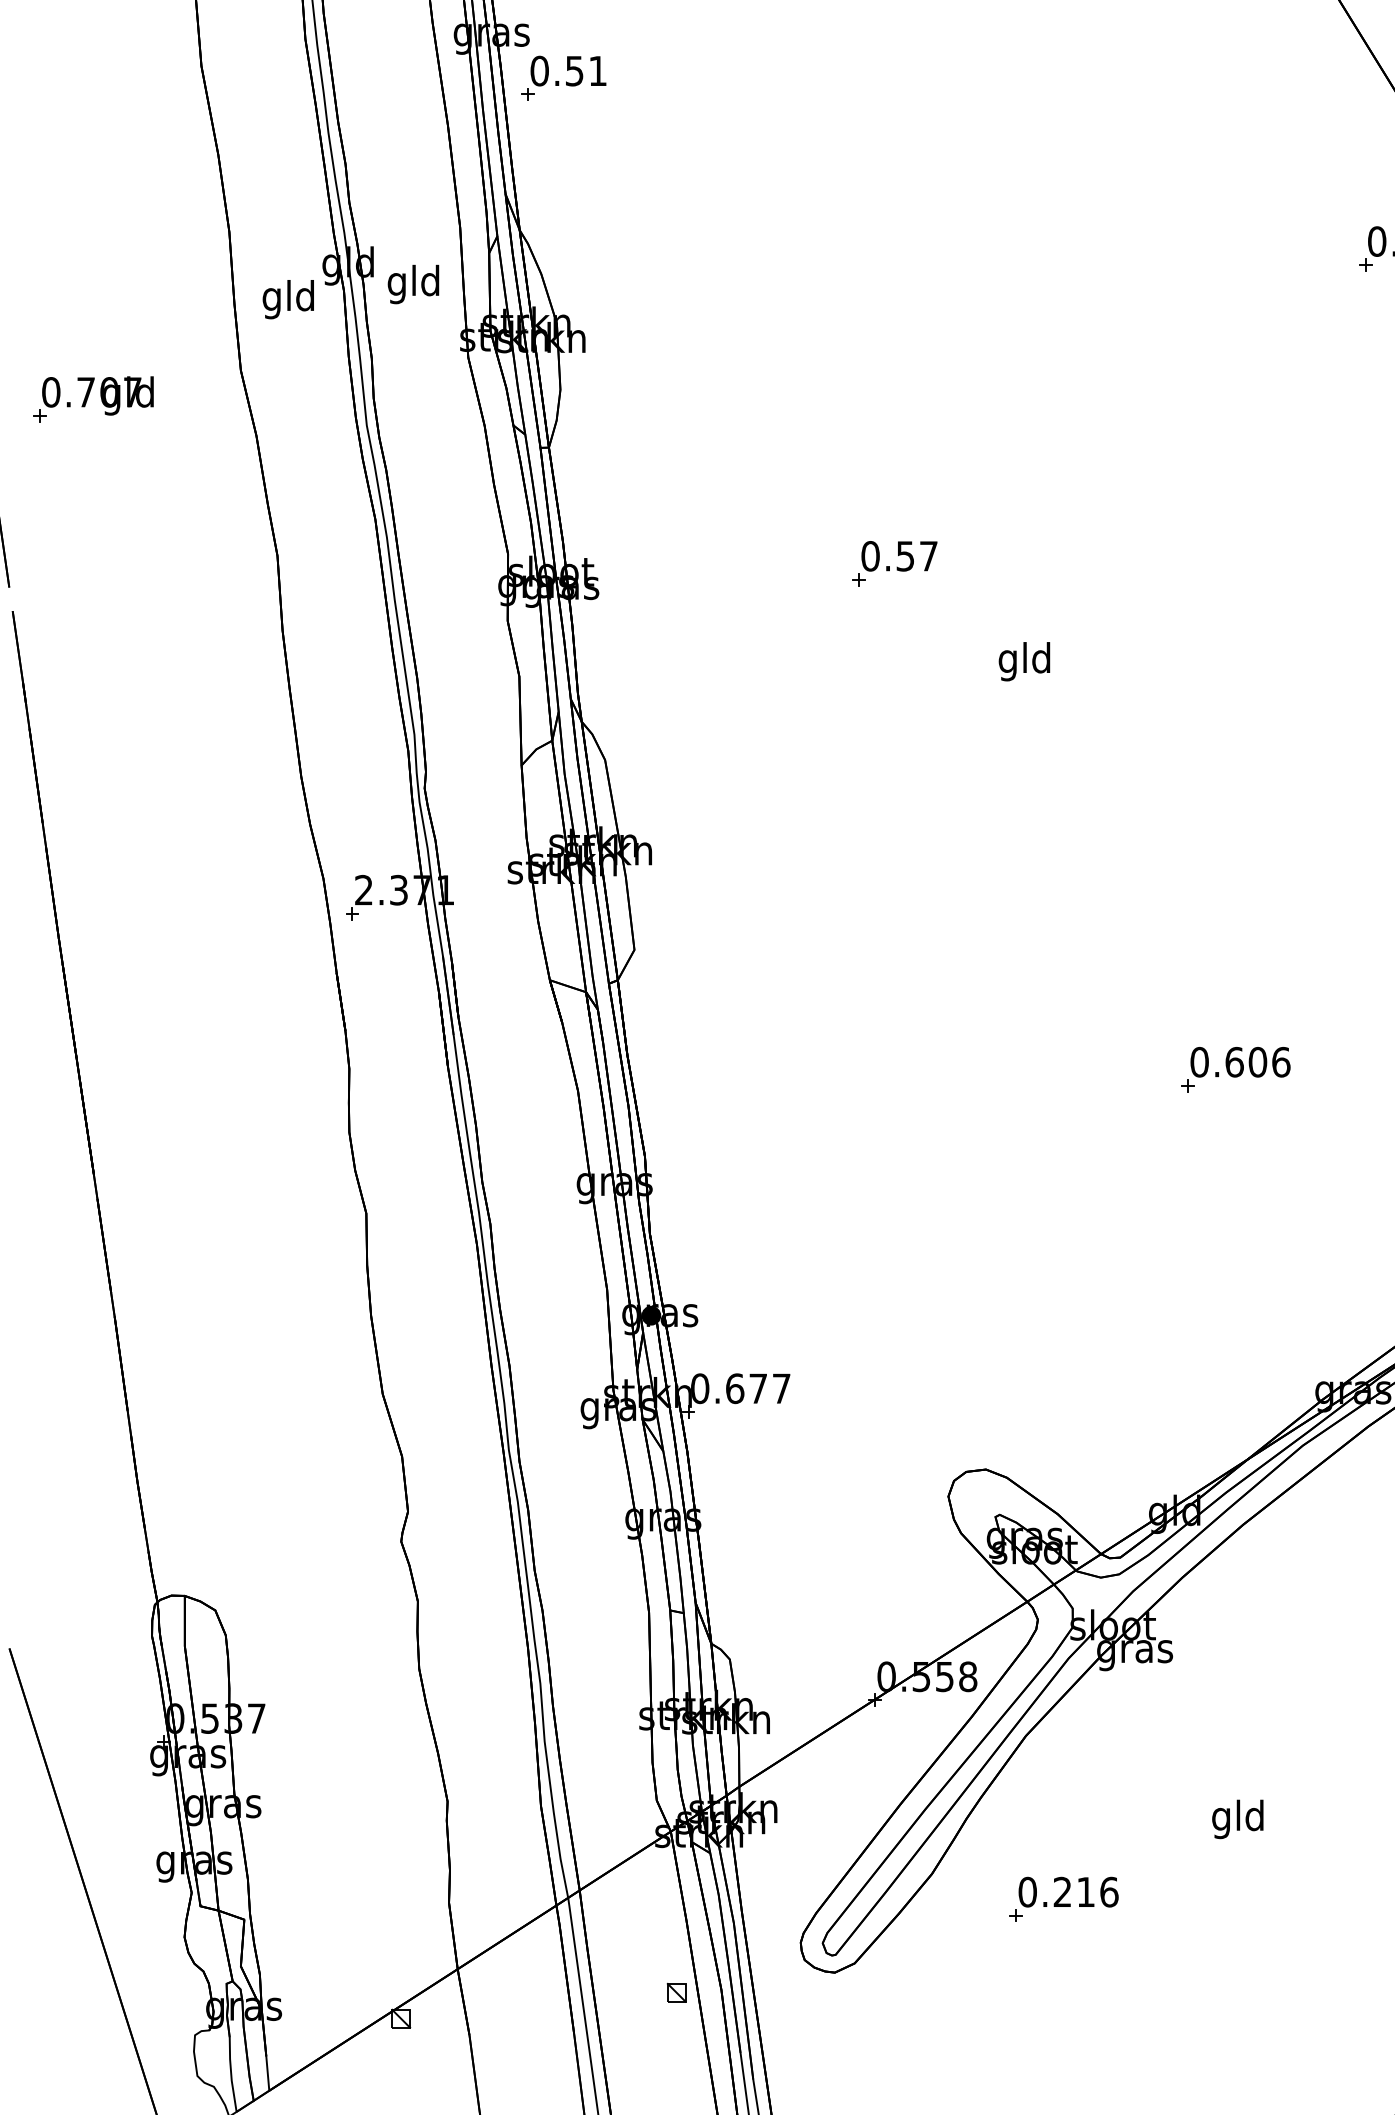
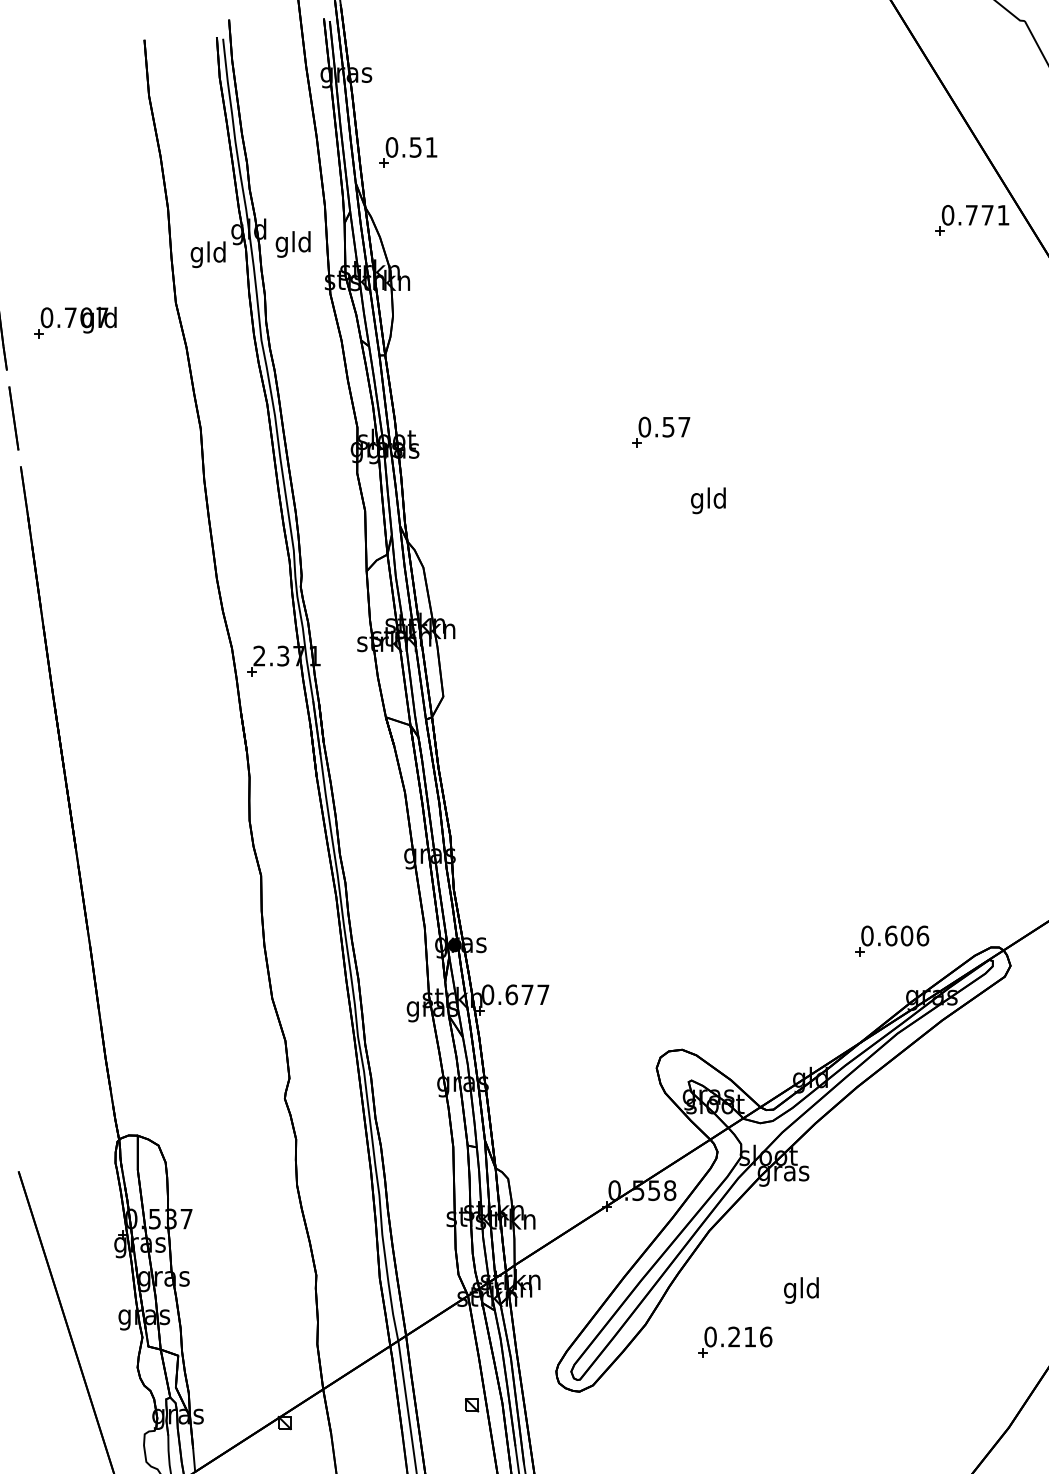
part: (564, 78) -> (408, 152), moved
part: (895, 562) -> (661, 431), moved
part: (1236, 1068) -> (892, 940), moved
text: (1237, 1819) -> (801, 1290), moved

